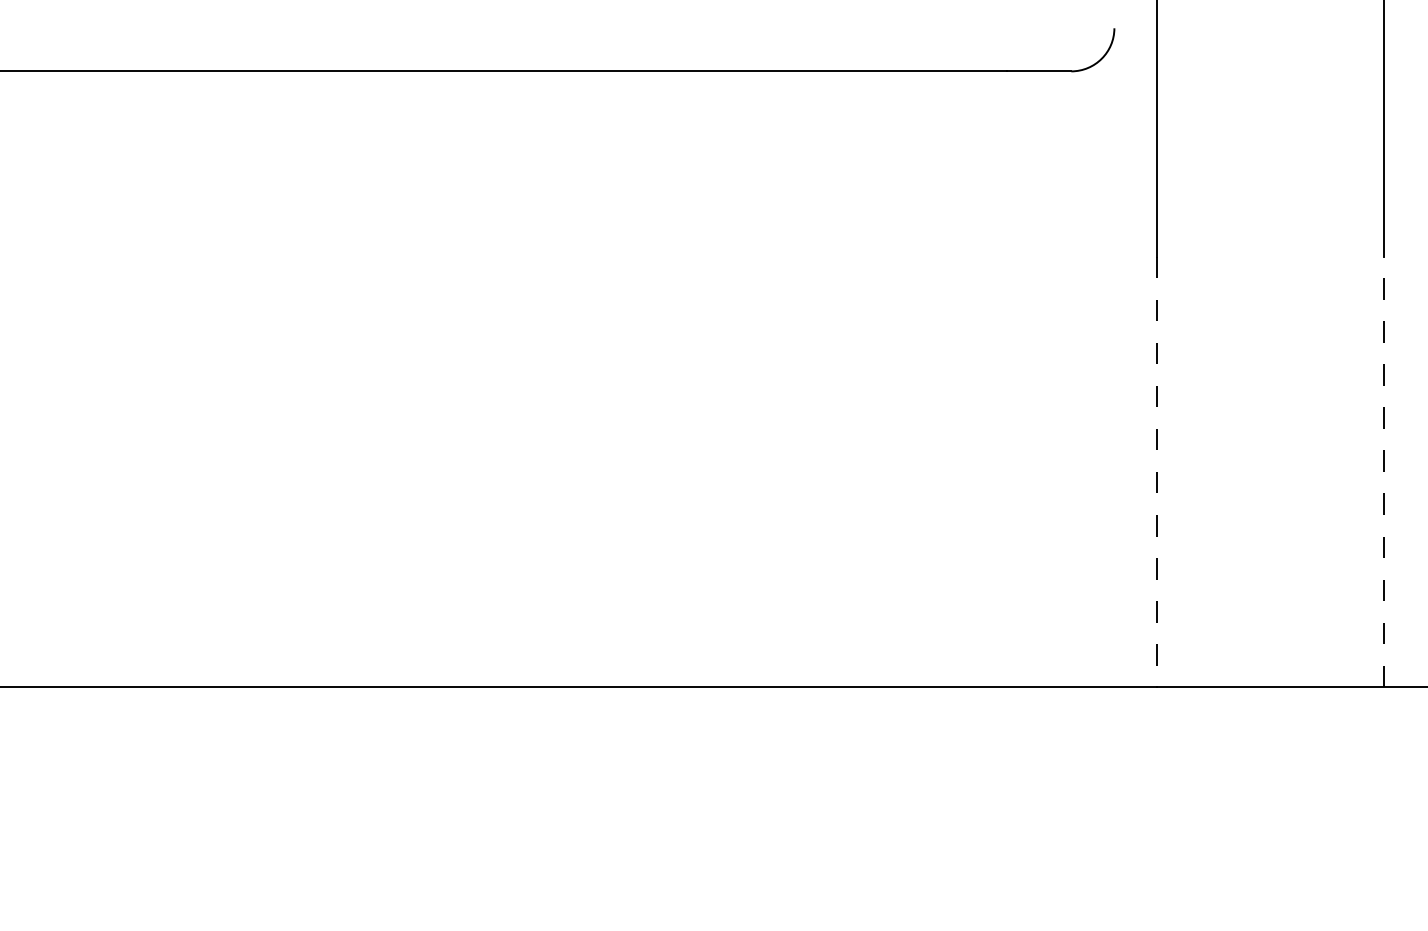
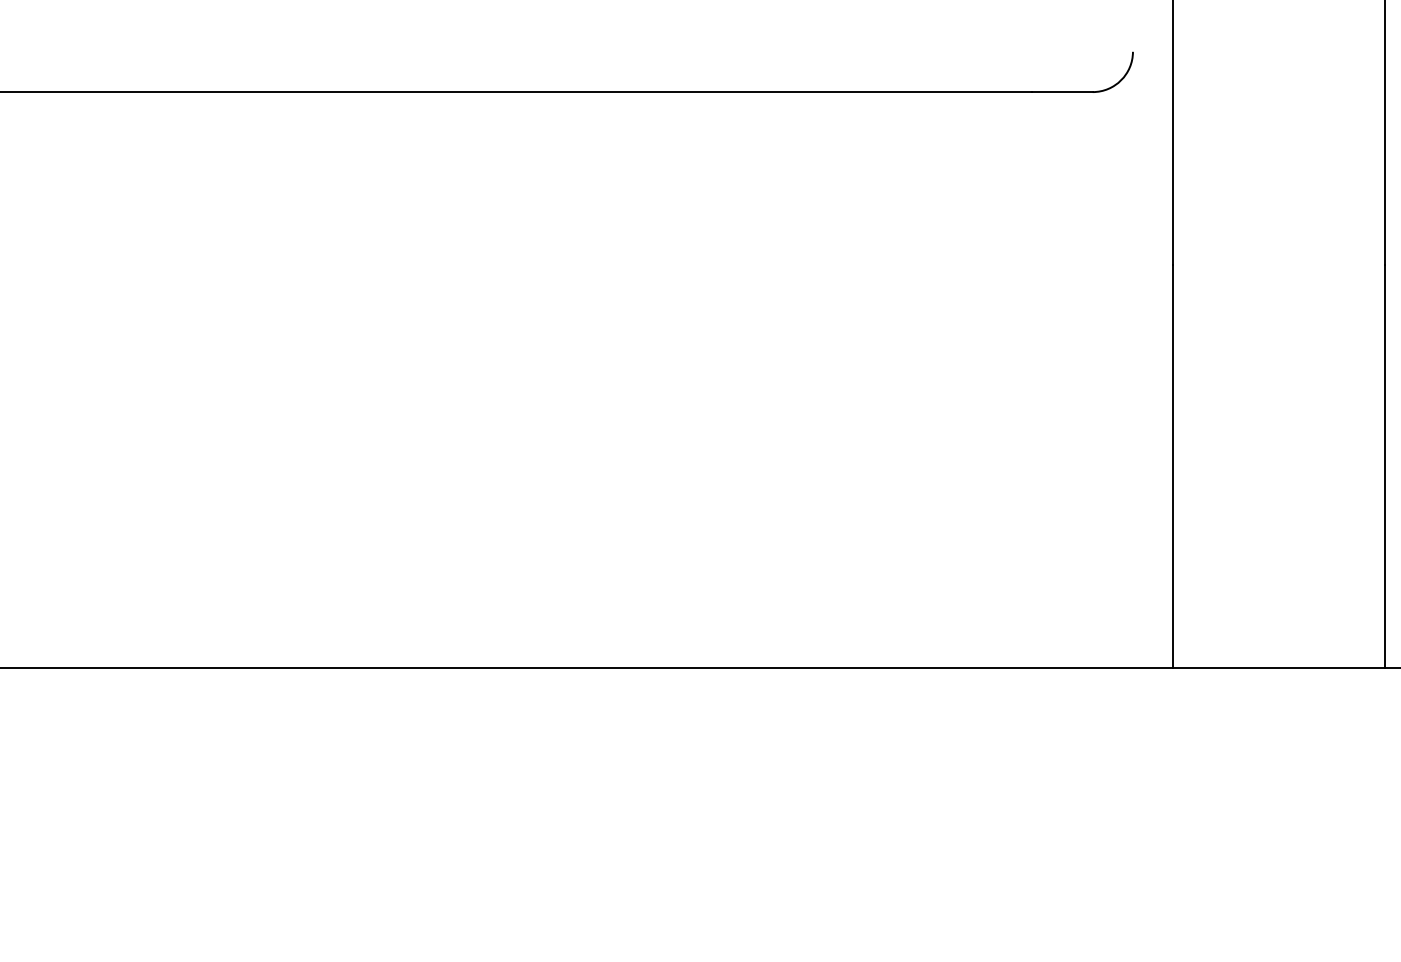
line: (1383, 471) -> (1384, 466), dashed -> solid
line: (1157, 472) -> (1173, 467), dashed -> solid

